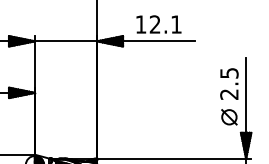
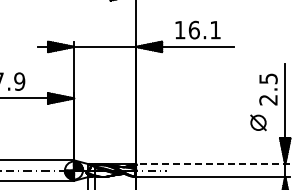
text: (154, 23) -> (193, 29), 12.1 -> 16.1
part: (229, 116) -> (258, 122), moved
line: (173, 158) -> (212, 164), solid -> dashed

